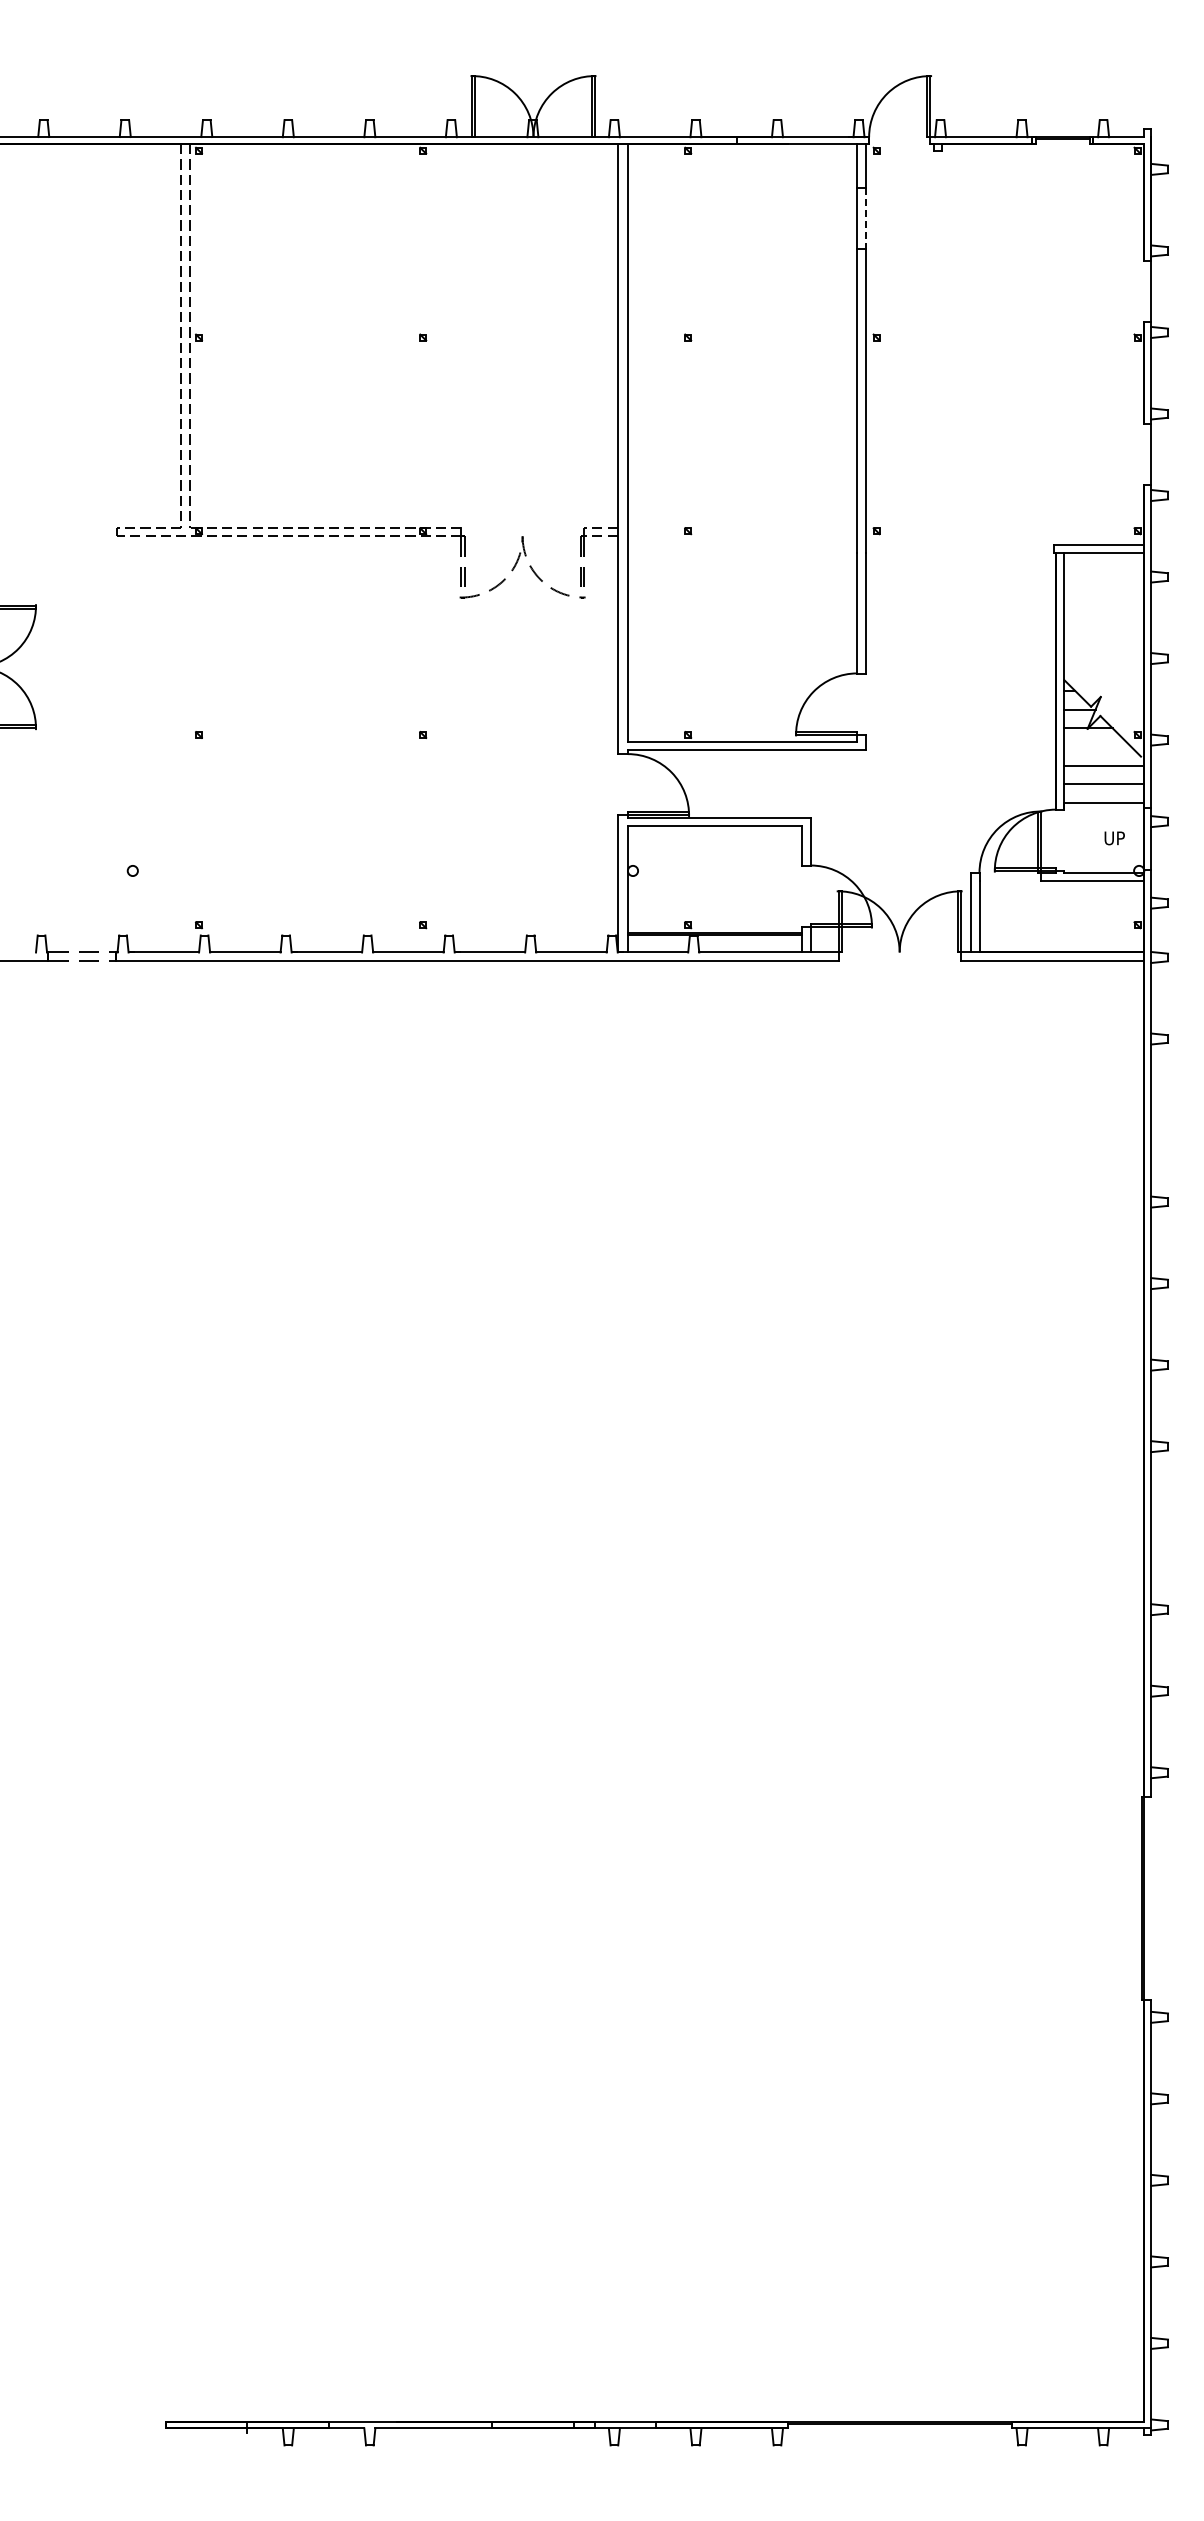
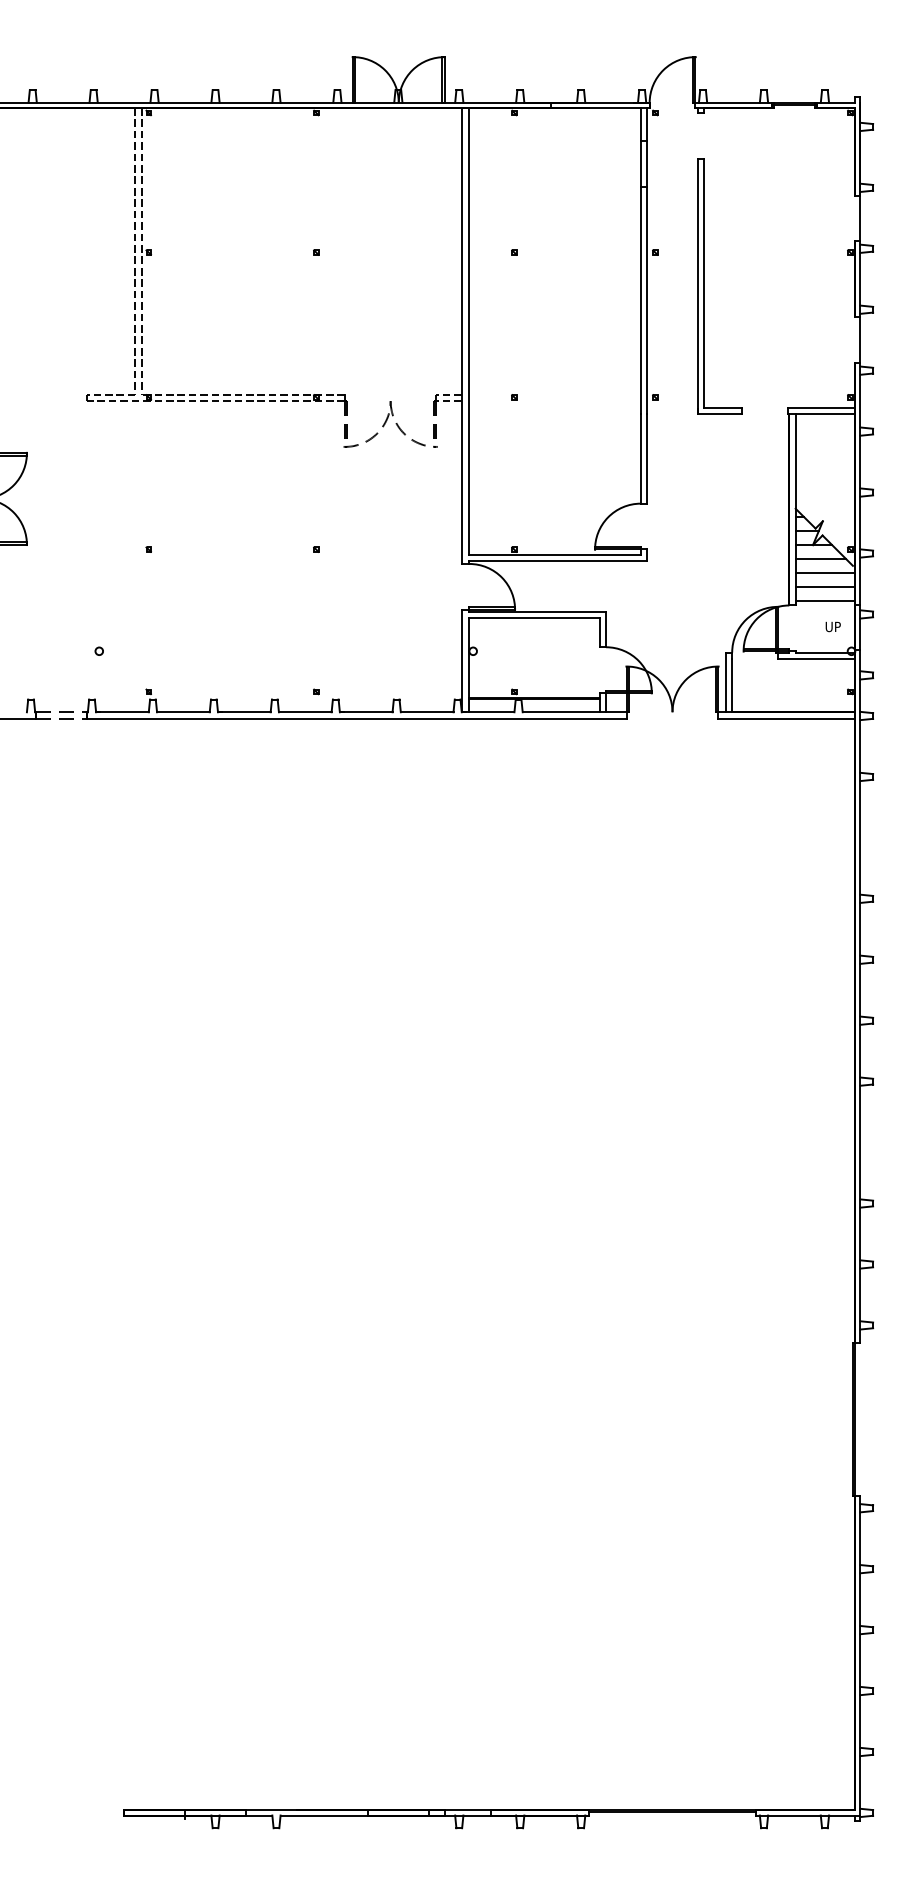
line: (865, 218) -> (646, 163), dashed -> solid
part: (942, 382) -> (704, 286), added
line: (1097, 746) -> (820, 558), added

